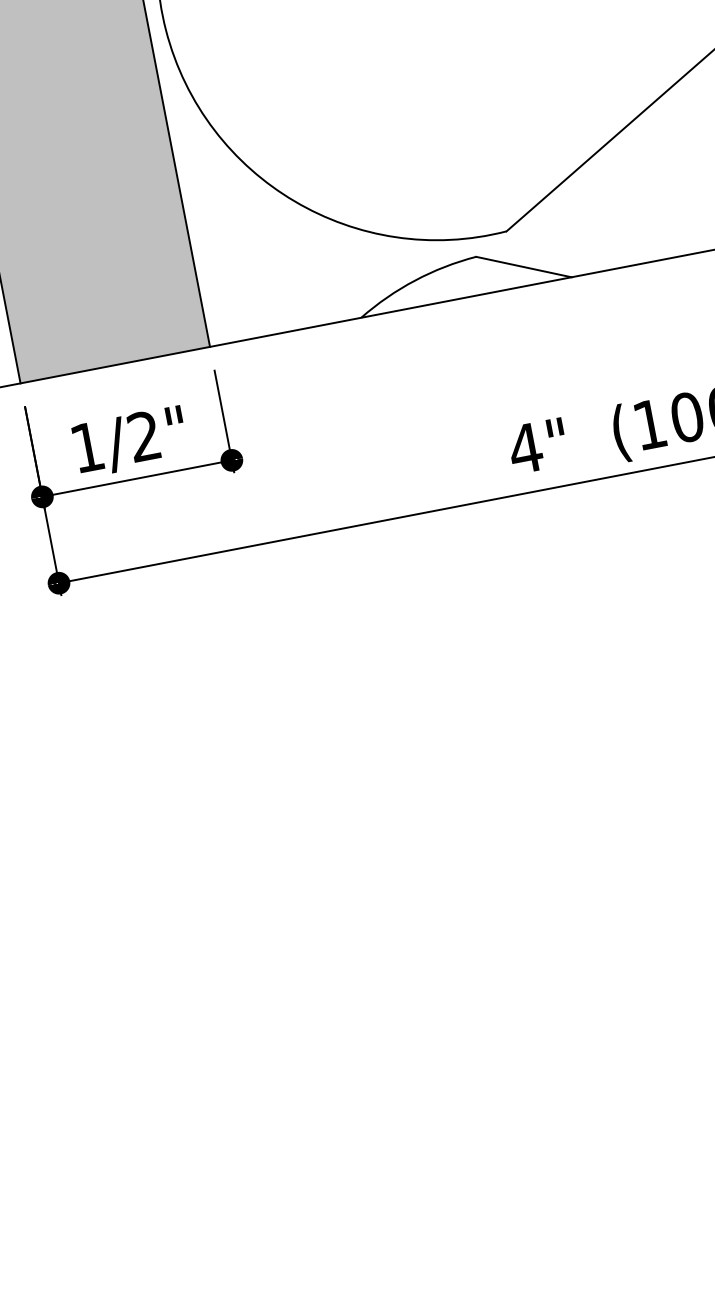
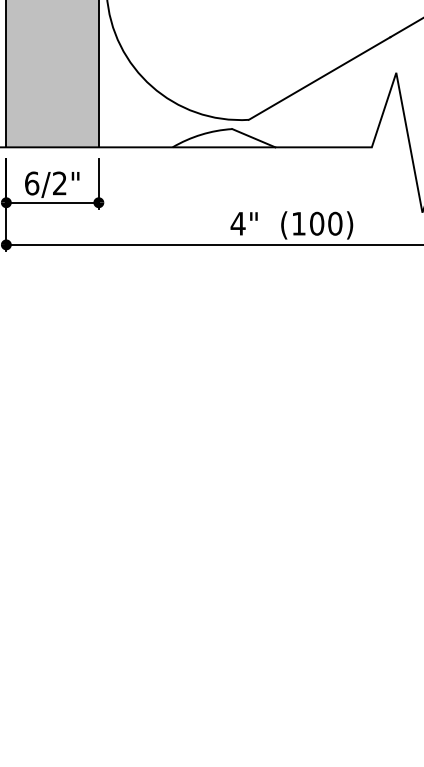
text: (88, 447) -> (32, 183), 1/2" -> 6/2"

